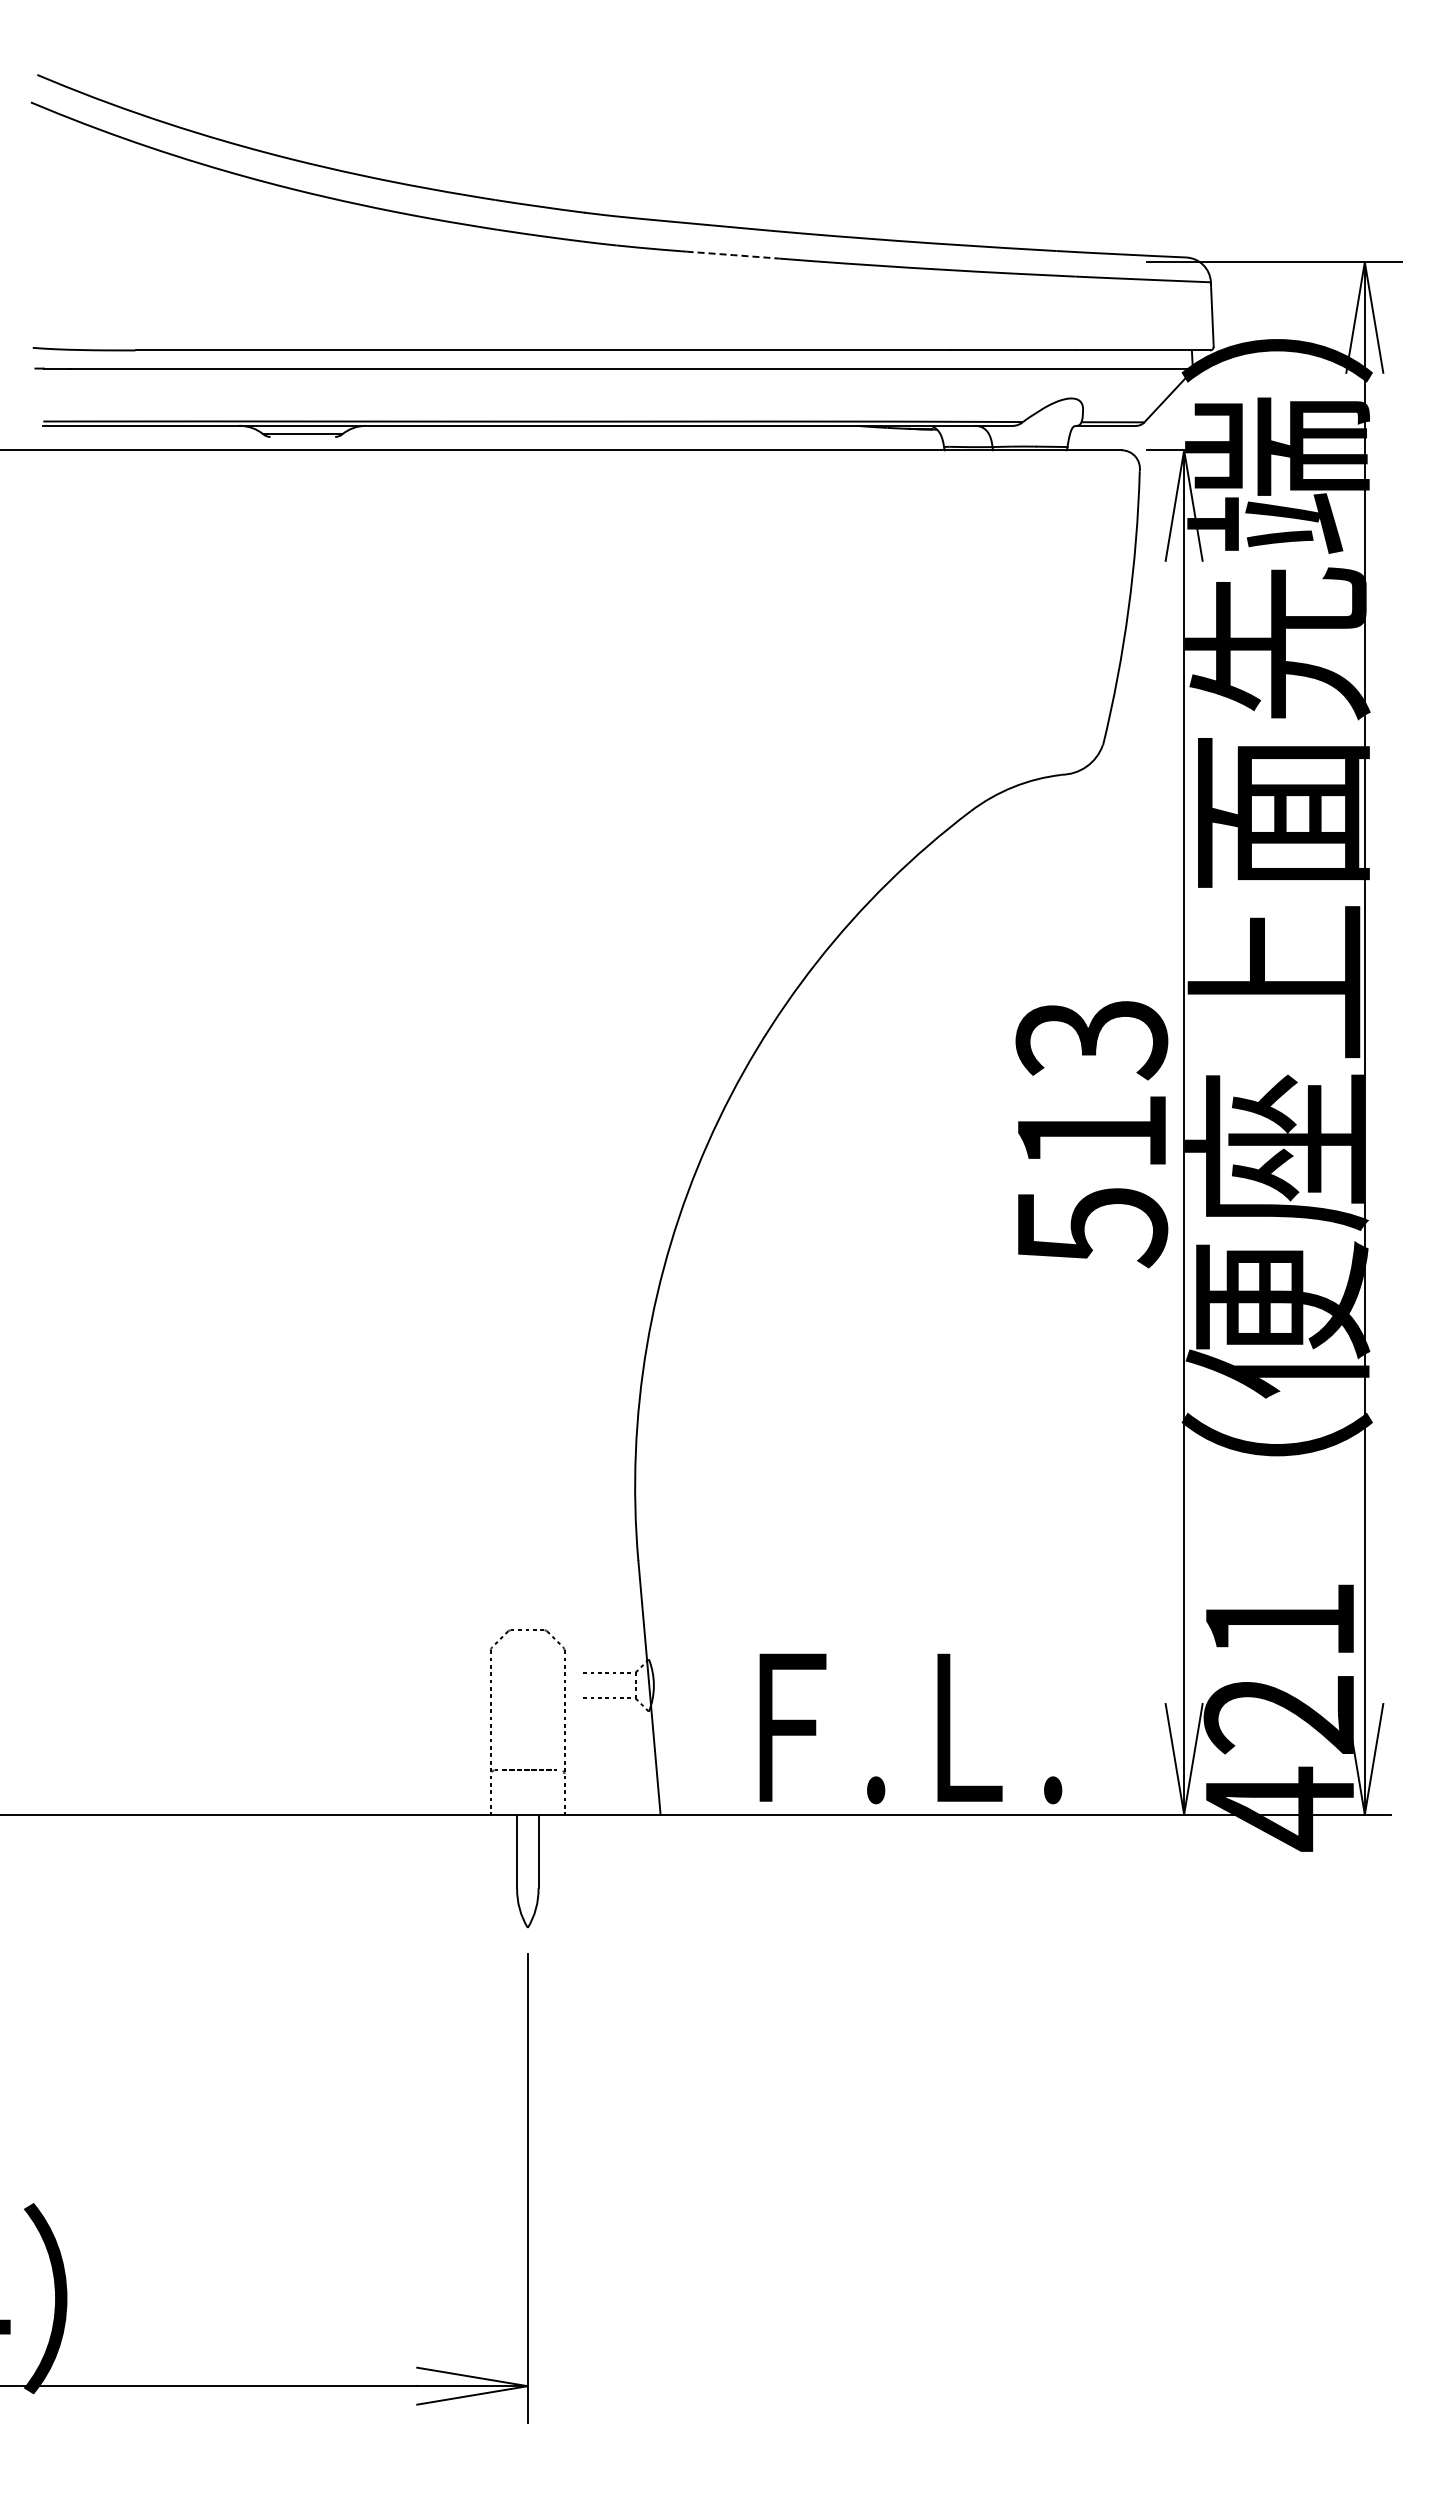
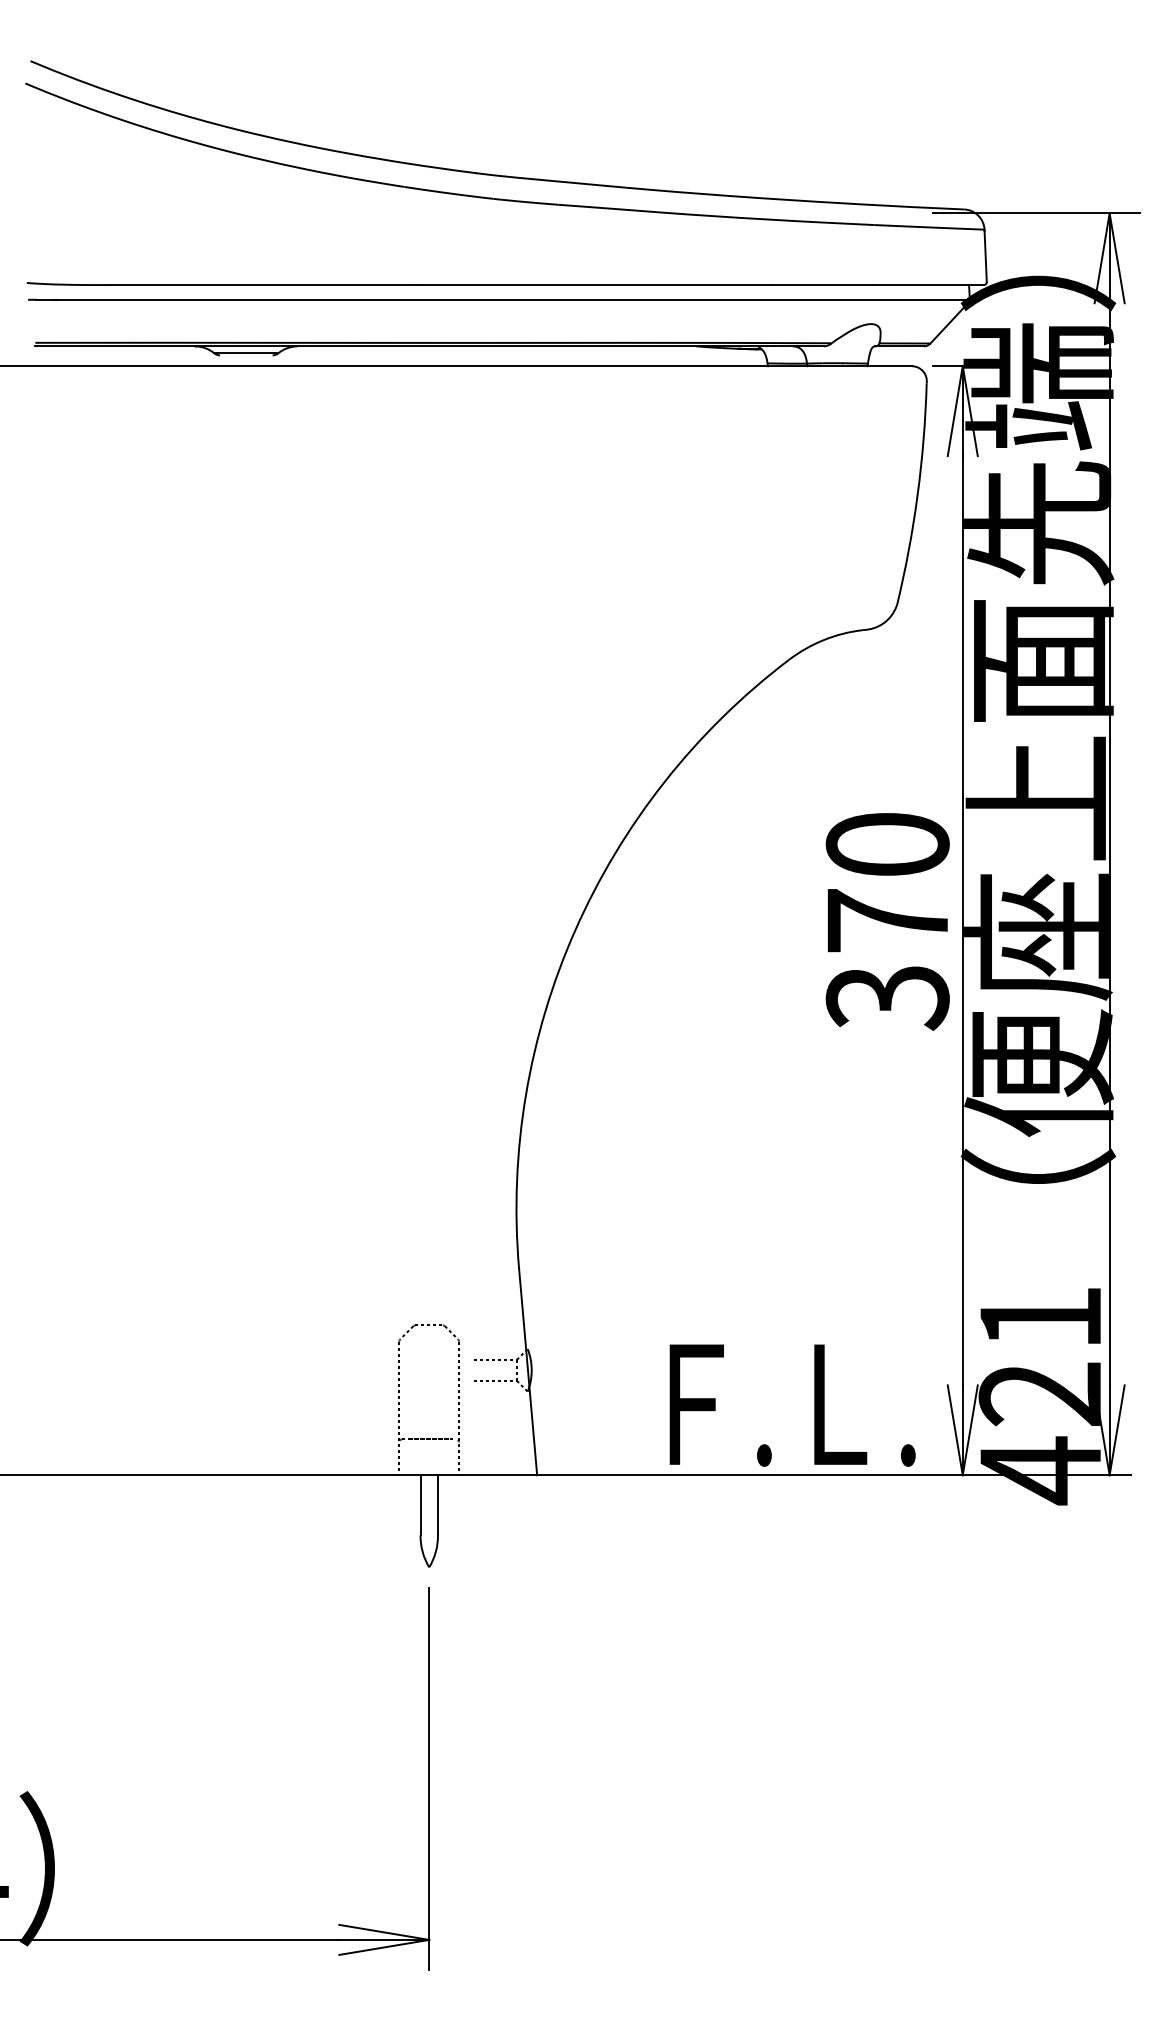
line: (733, 255) -> (596, 207), dashed -> solid
text: (1091, 1134) -> (887, 922), 513 -> 370
text: (910, 1728) -> (792, 1405), moved

